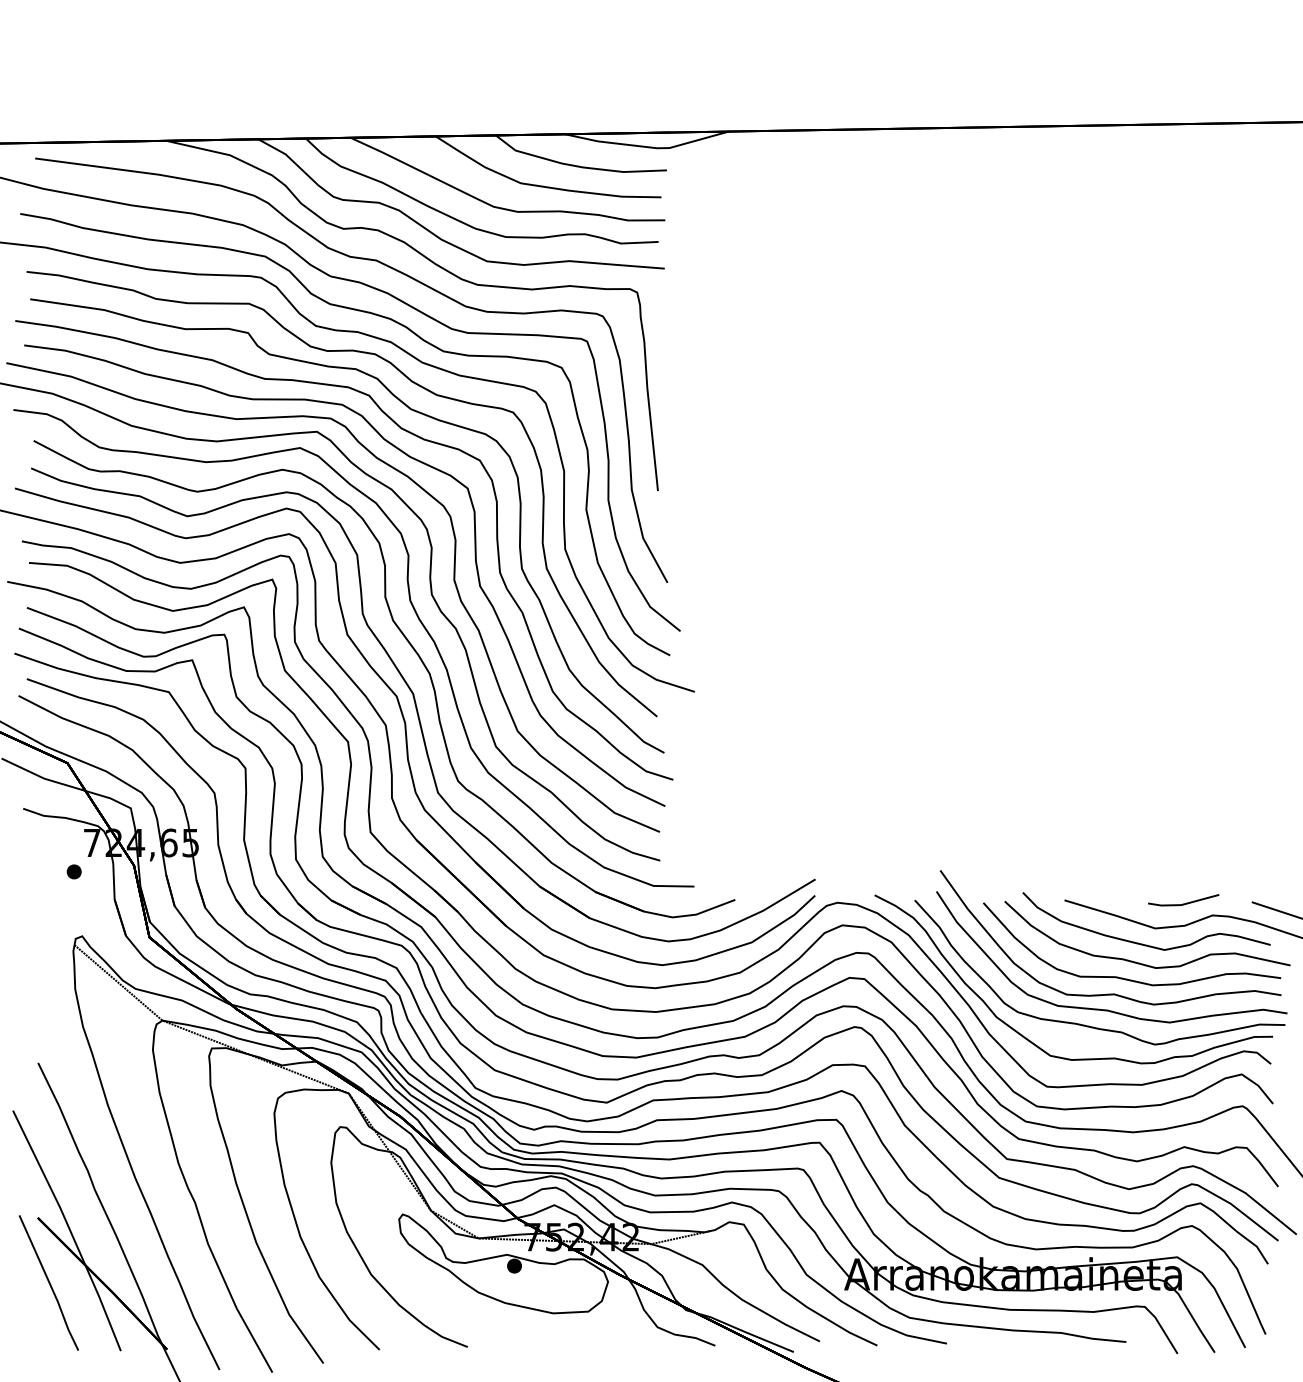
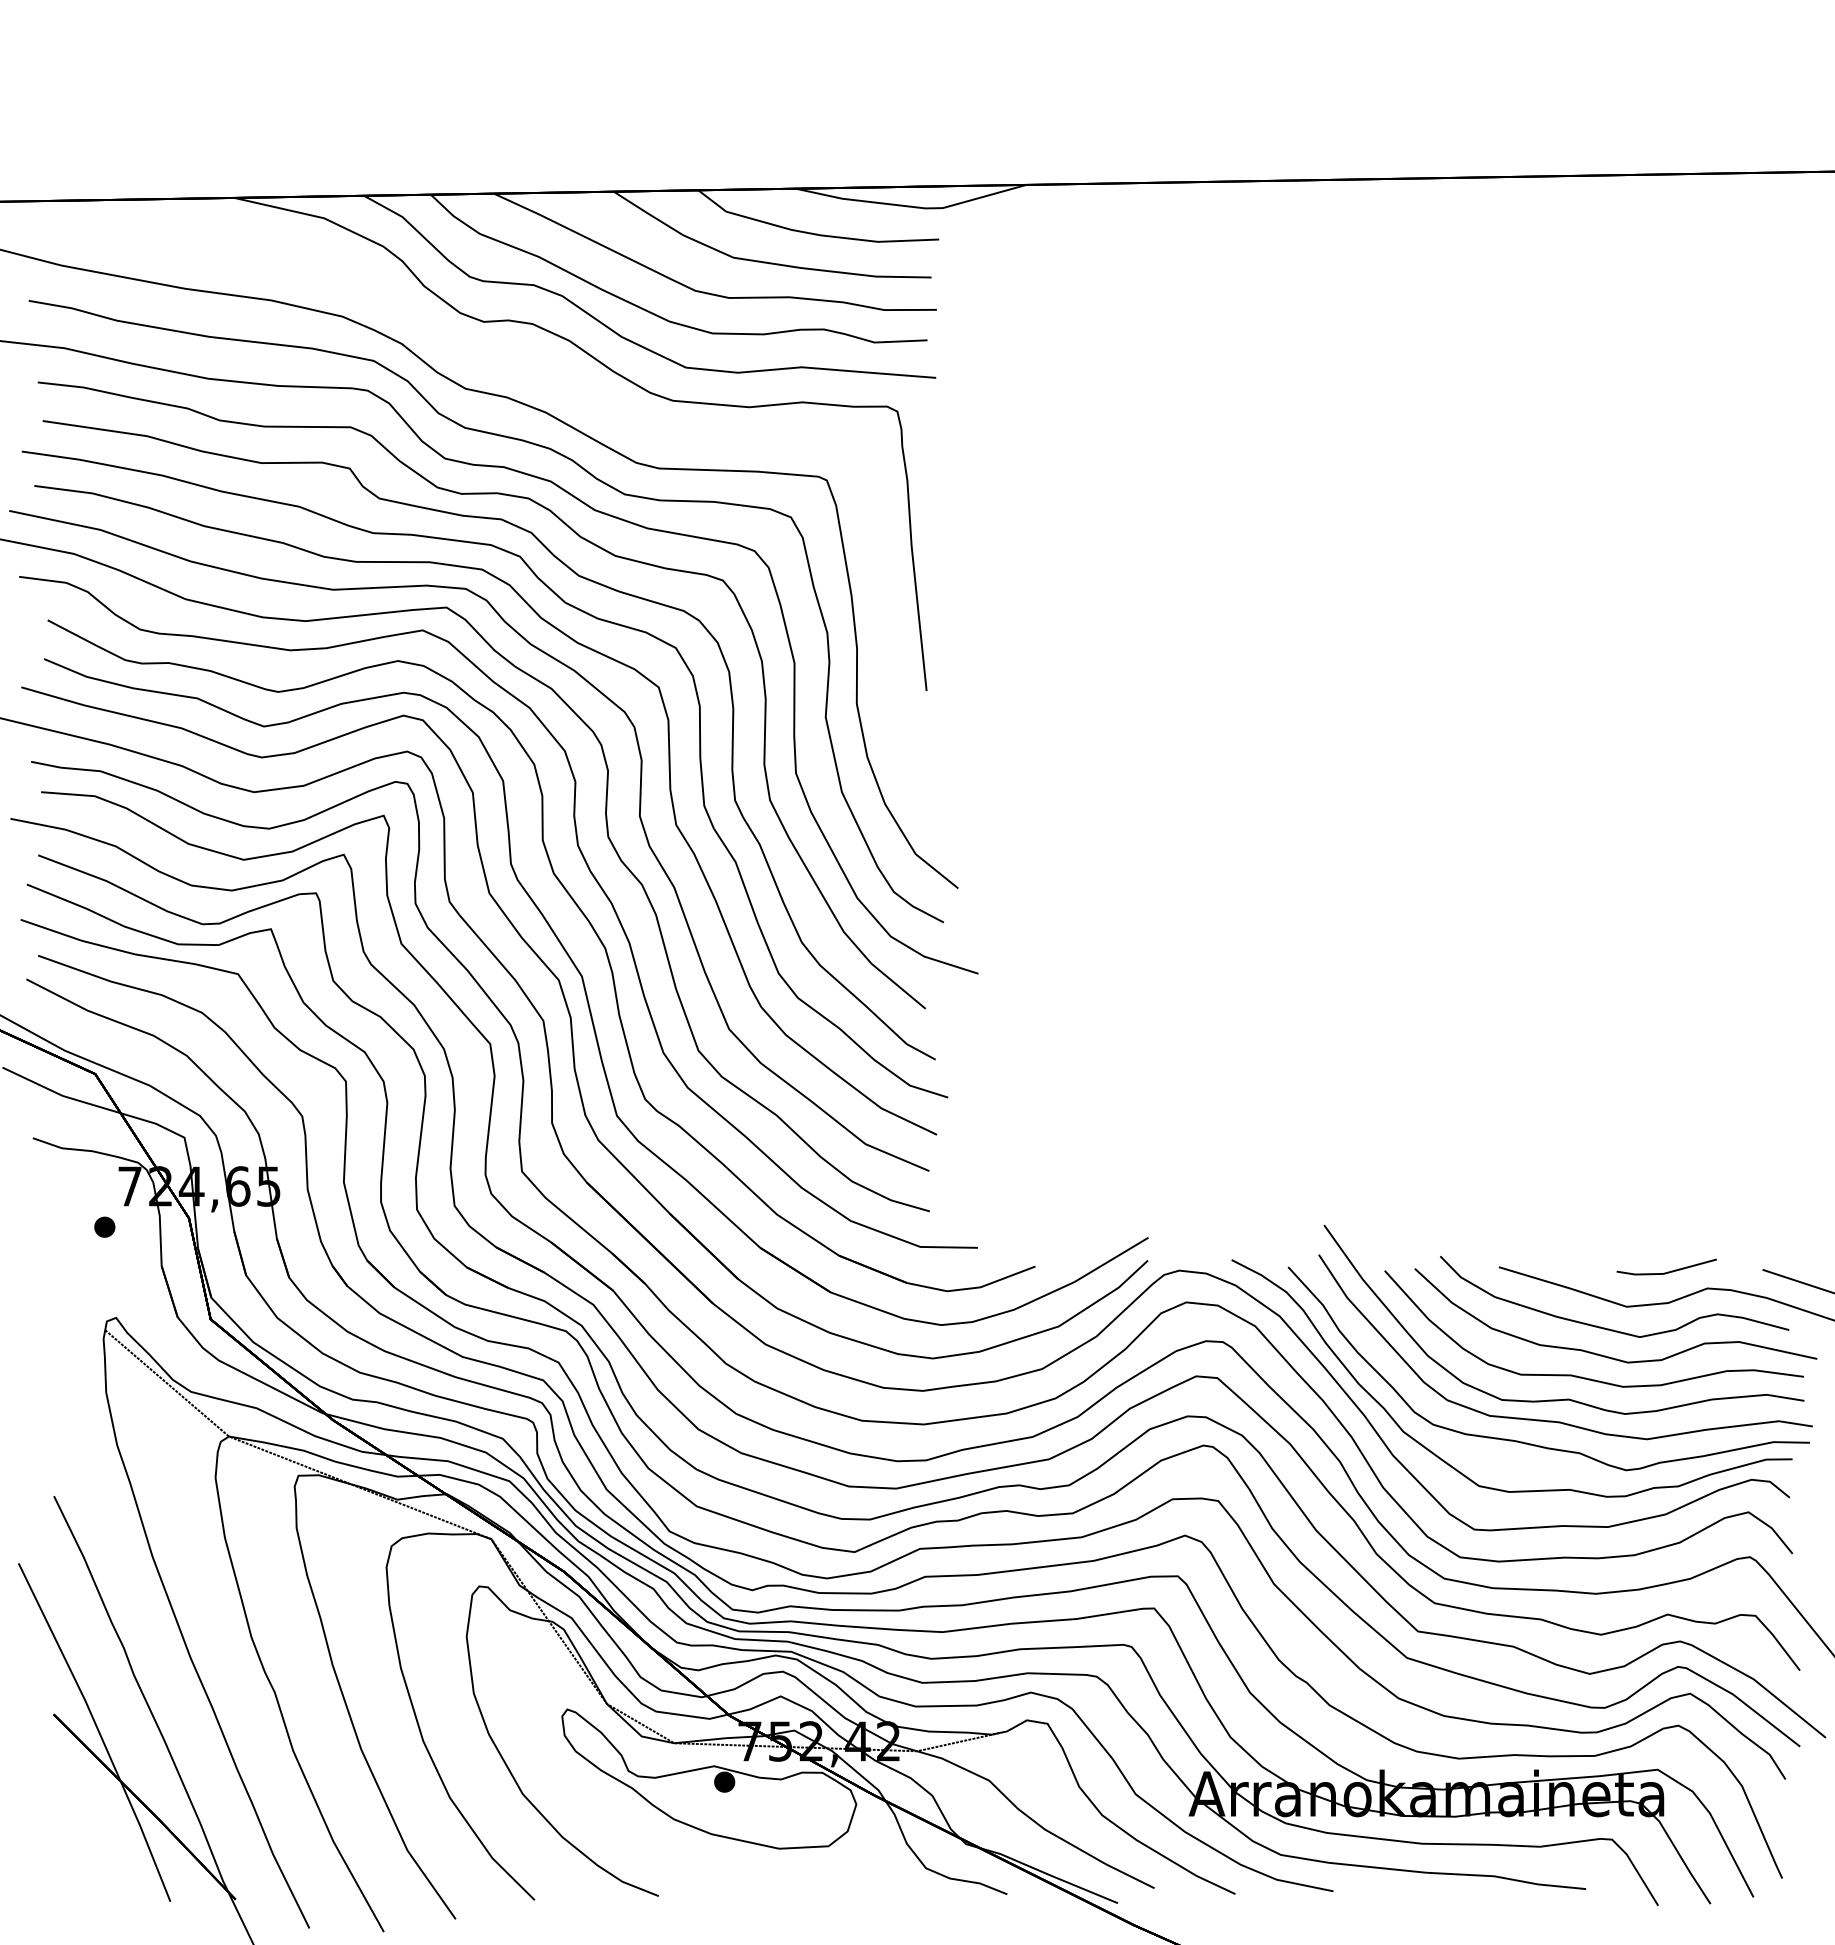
part: (399, 272) -> (562, 383), removed
line: (49, 1282) -> (69, 1805), removed

